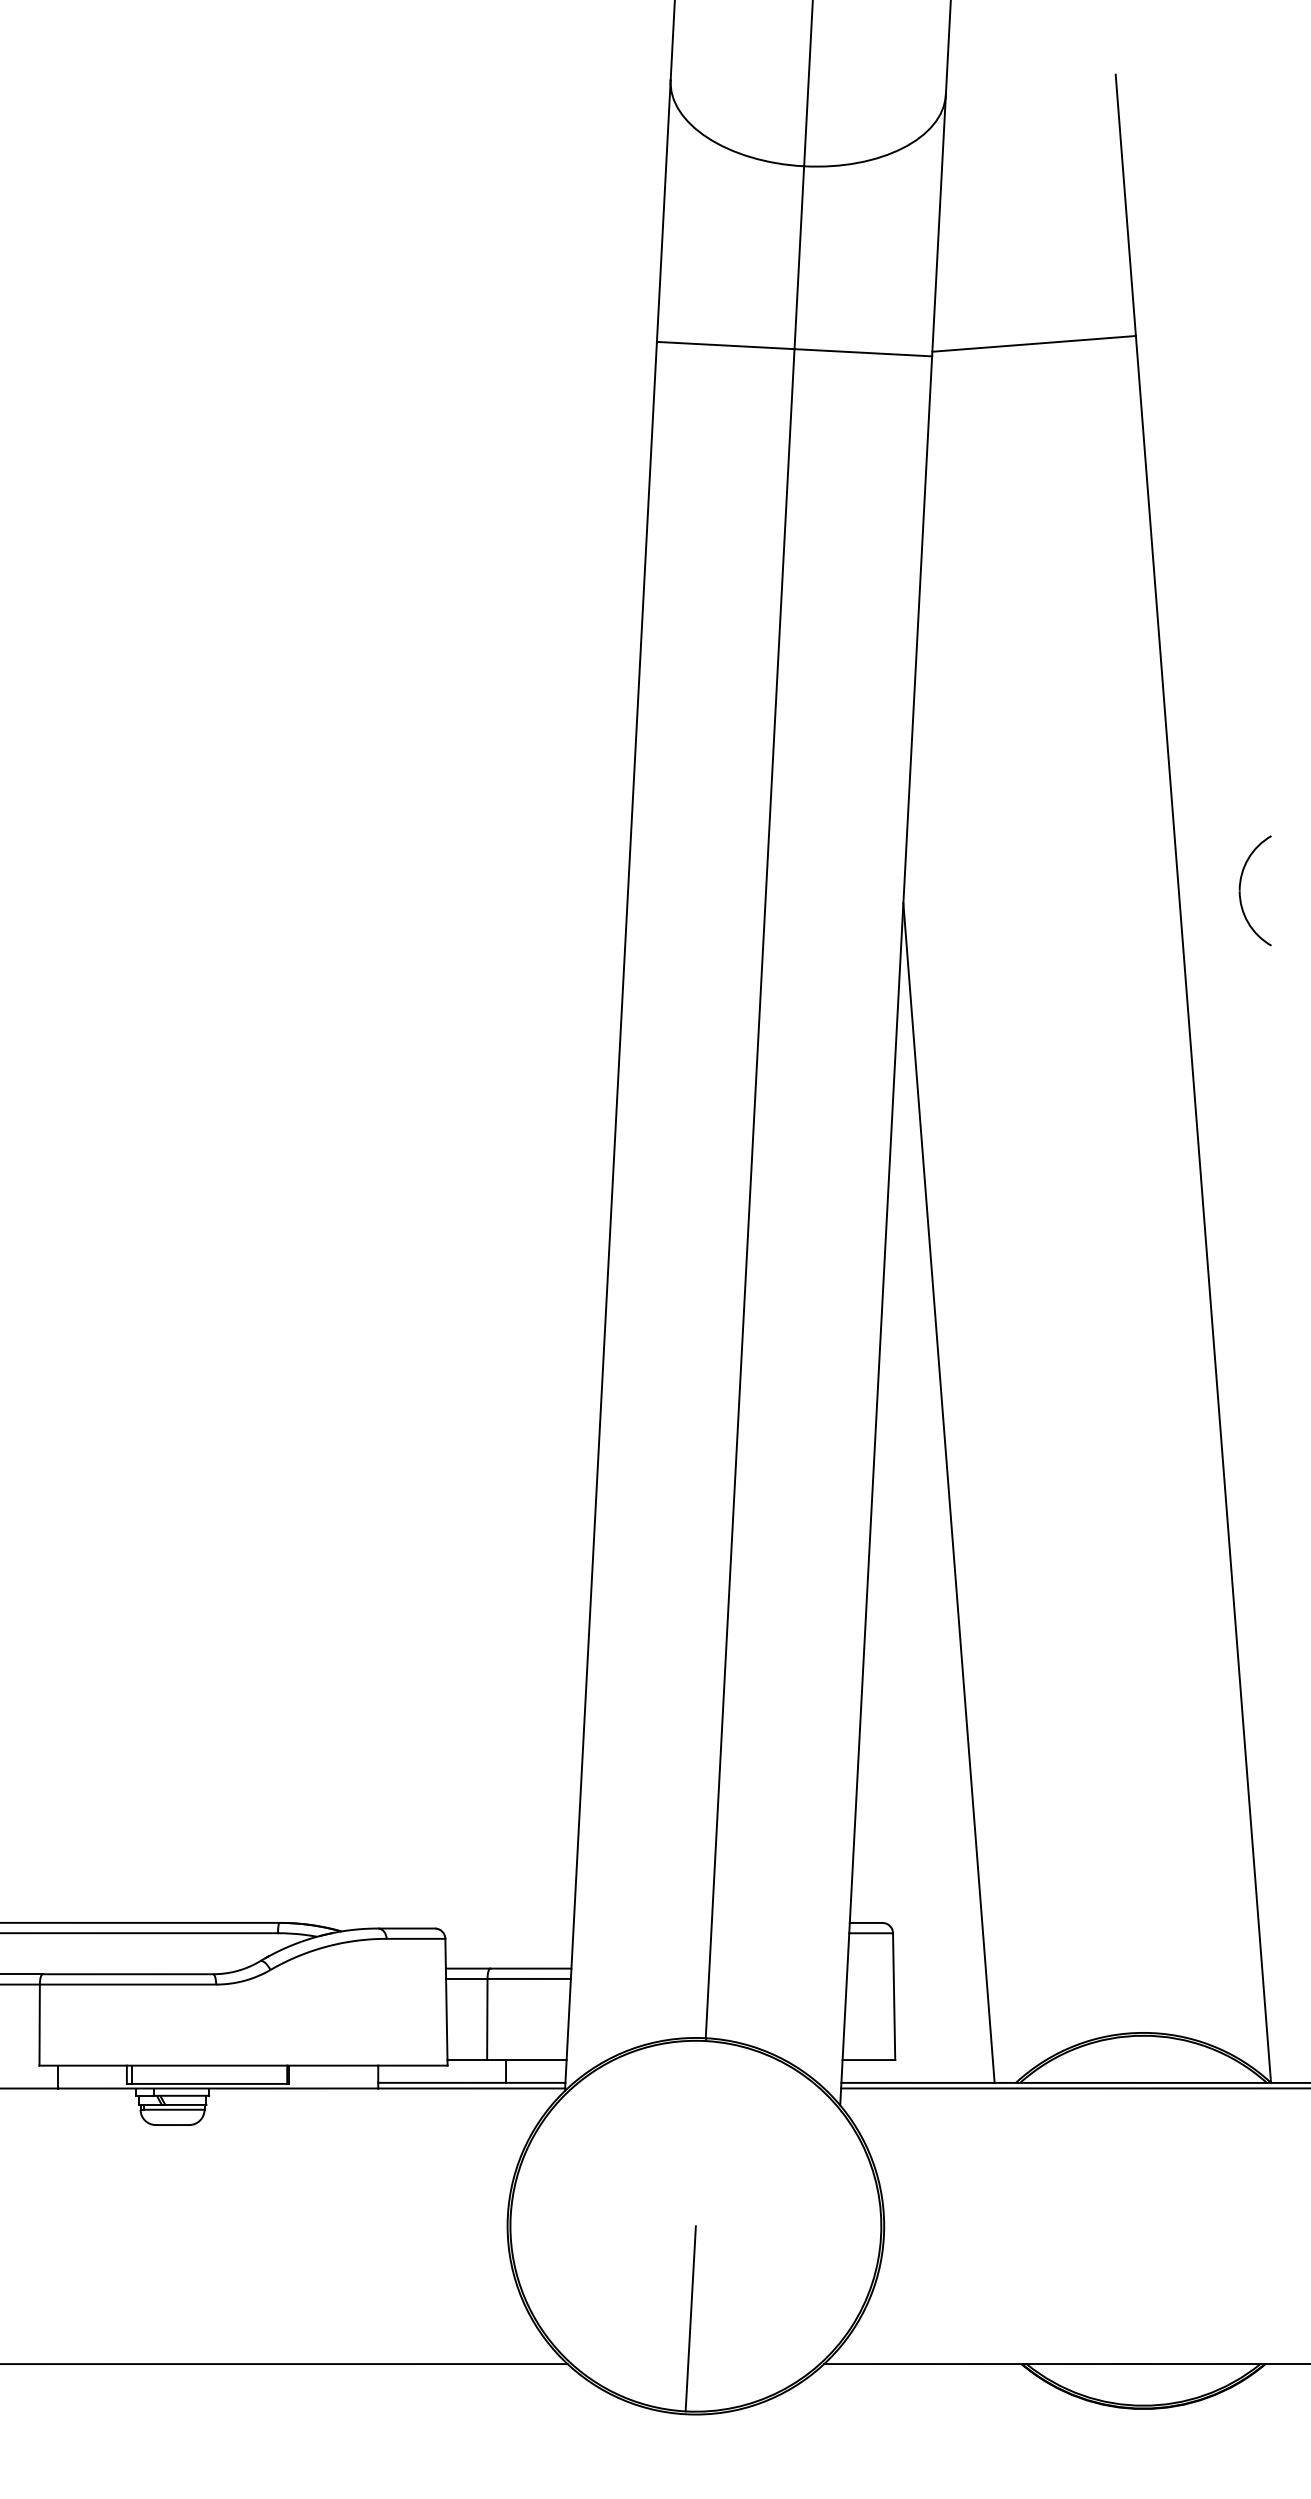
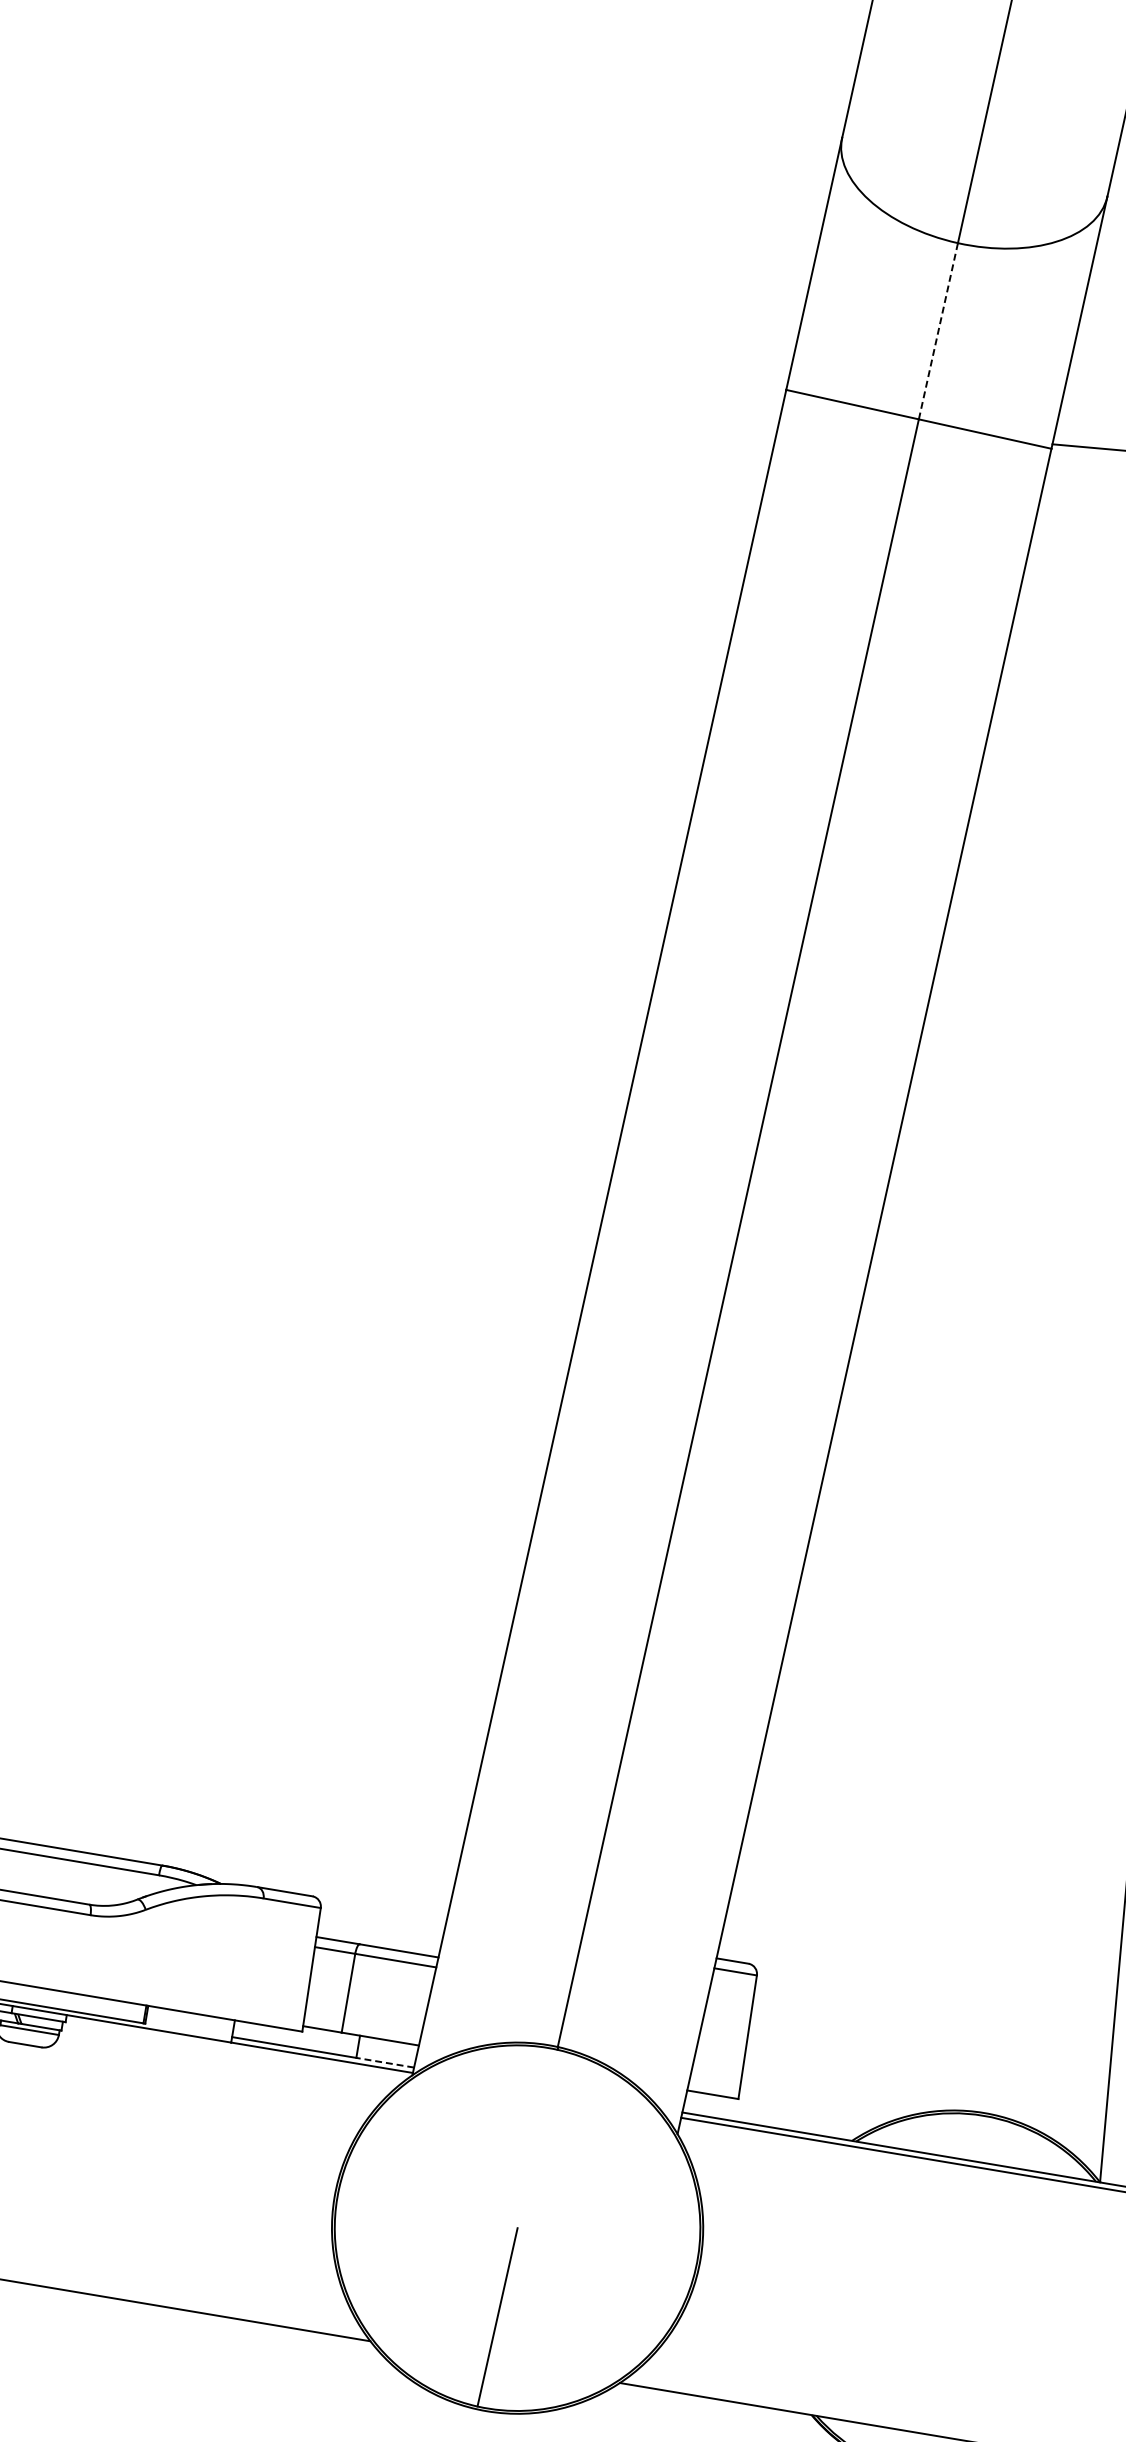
line: (799, 257) -> (938, 331), solid -> dashed
line: (948, 1492) -> (882, 1555), removed
line: (535, 2082) -> (385, 2062), solid -> dashed

